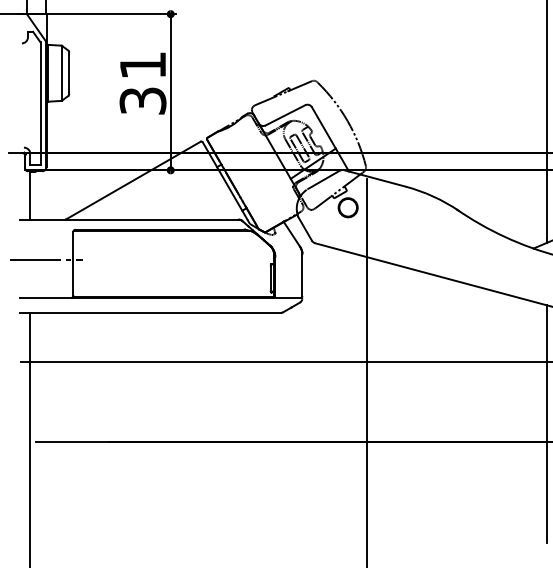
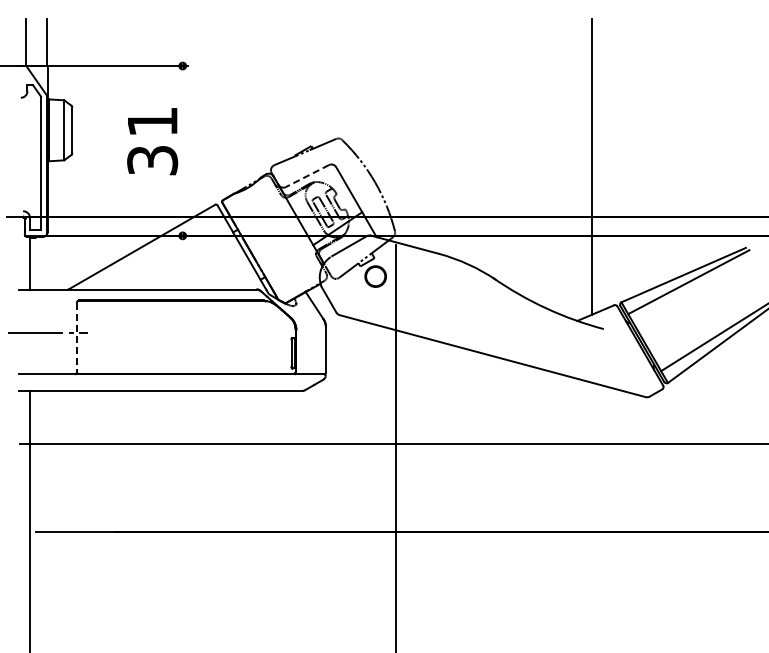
line: (170, 91) -> (182, 150), removed
line: (284, 115) -> (306, 176), solid -> dashed
line: (73, 263) -> (76, 337), solid -> dashed
line: (546, 423) -> (591, 511), removed

